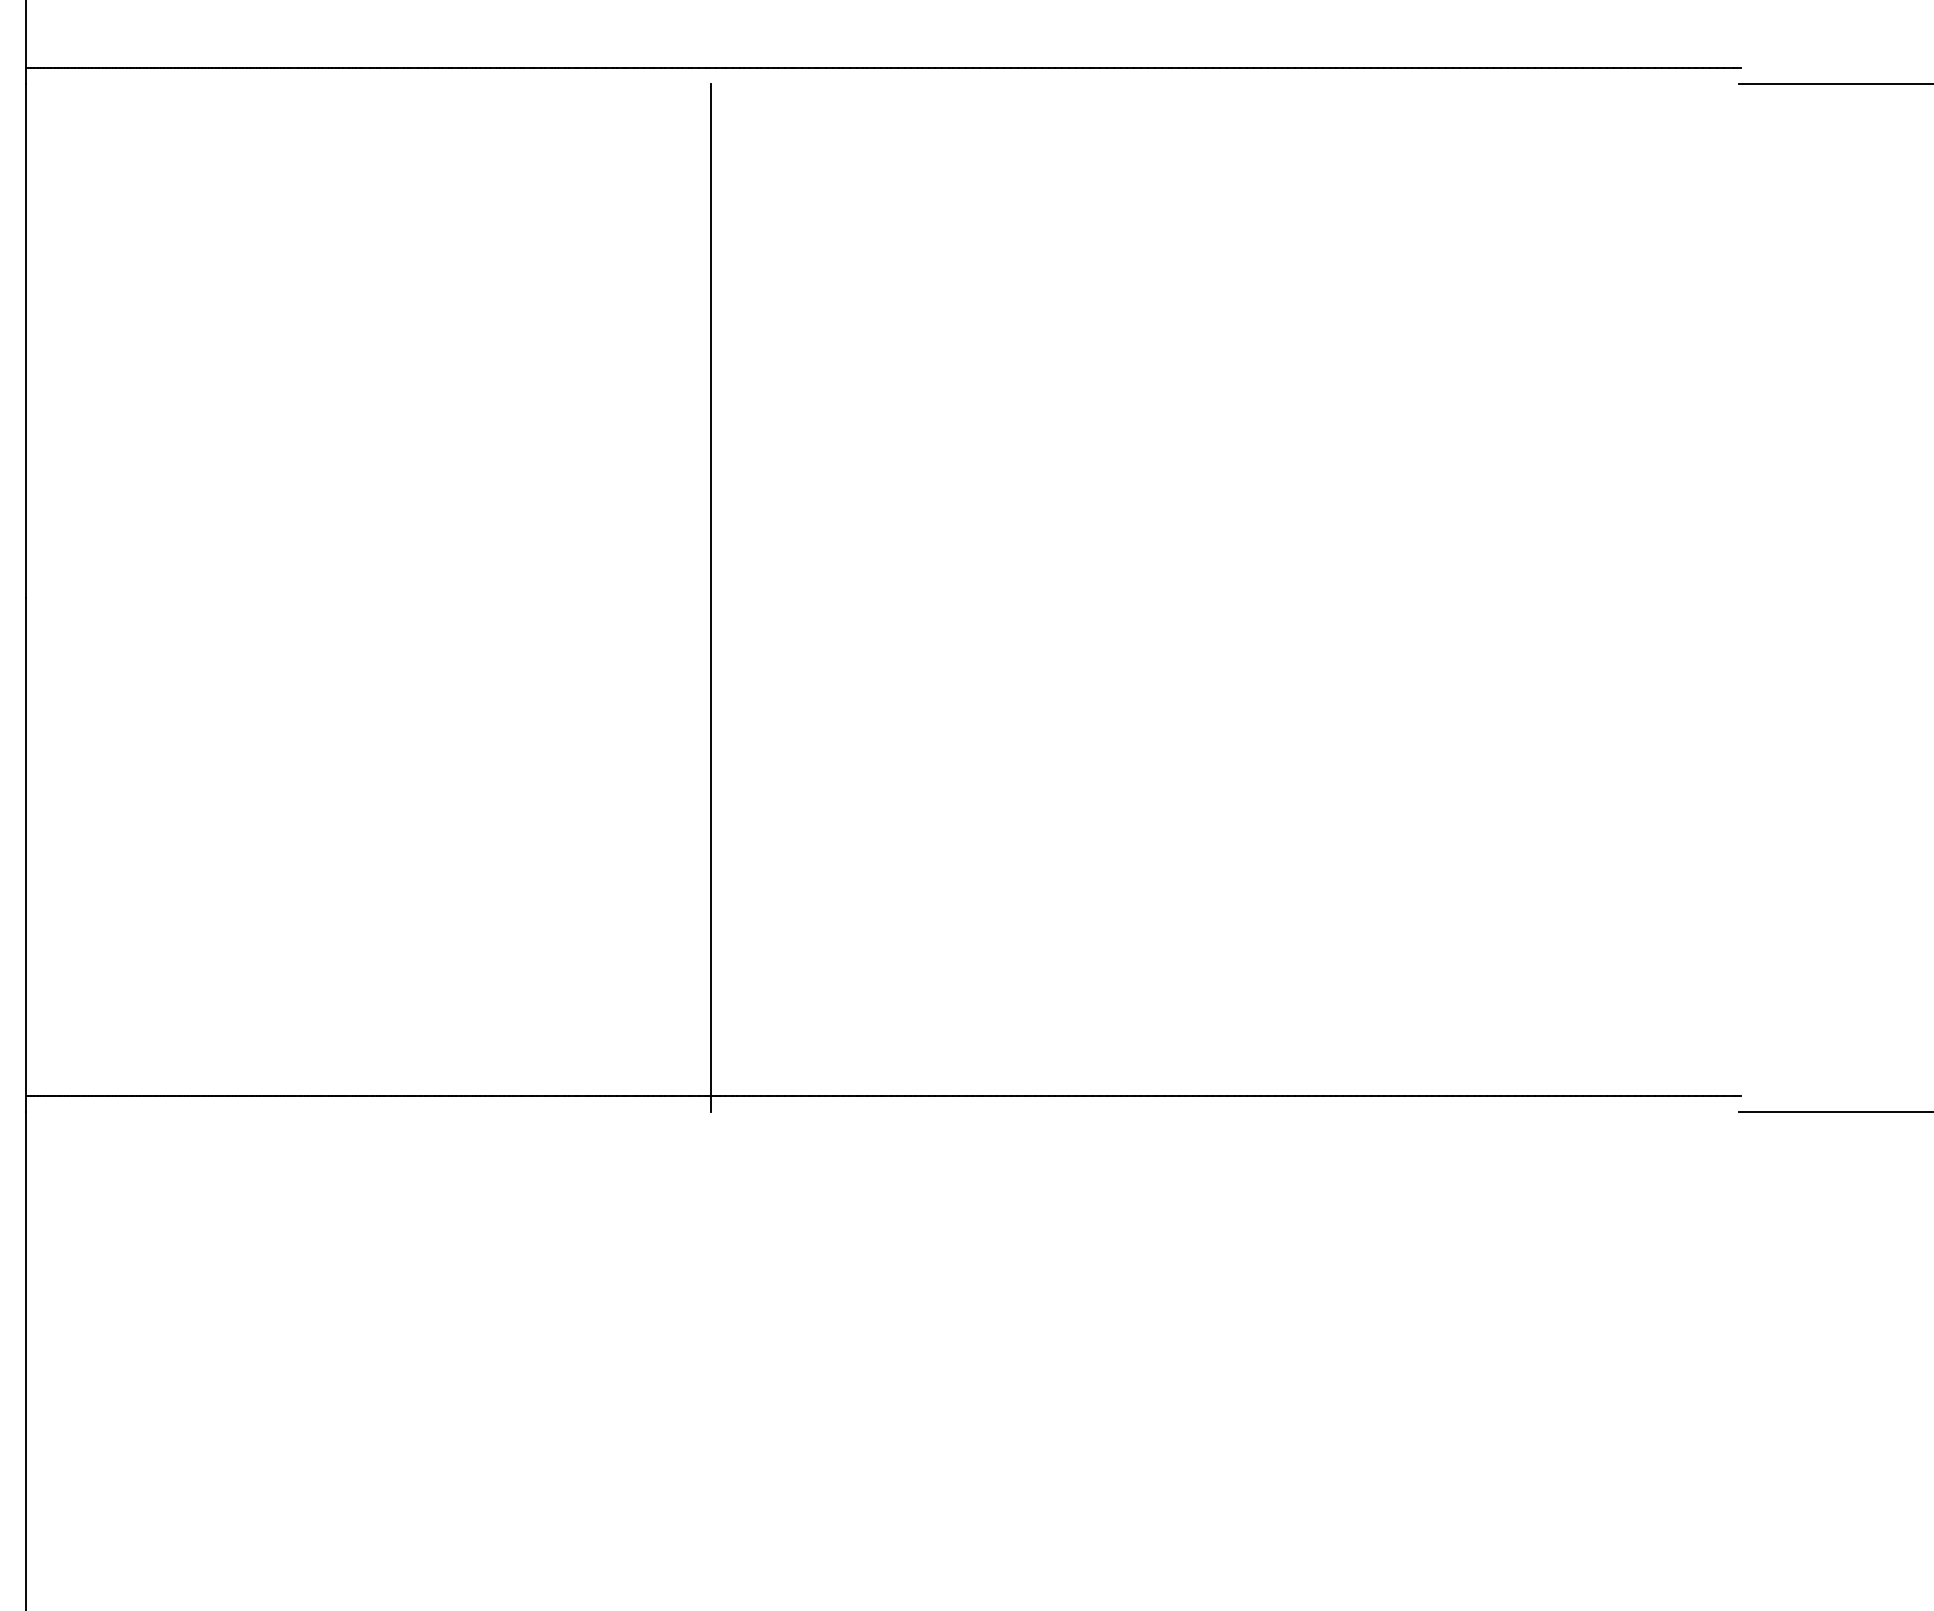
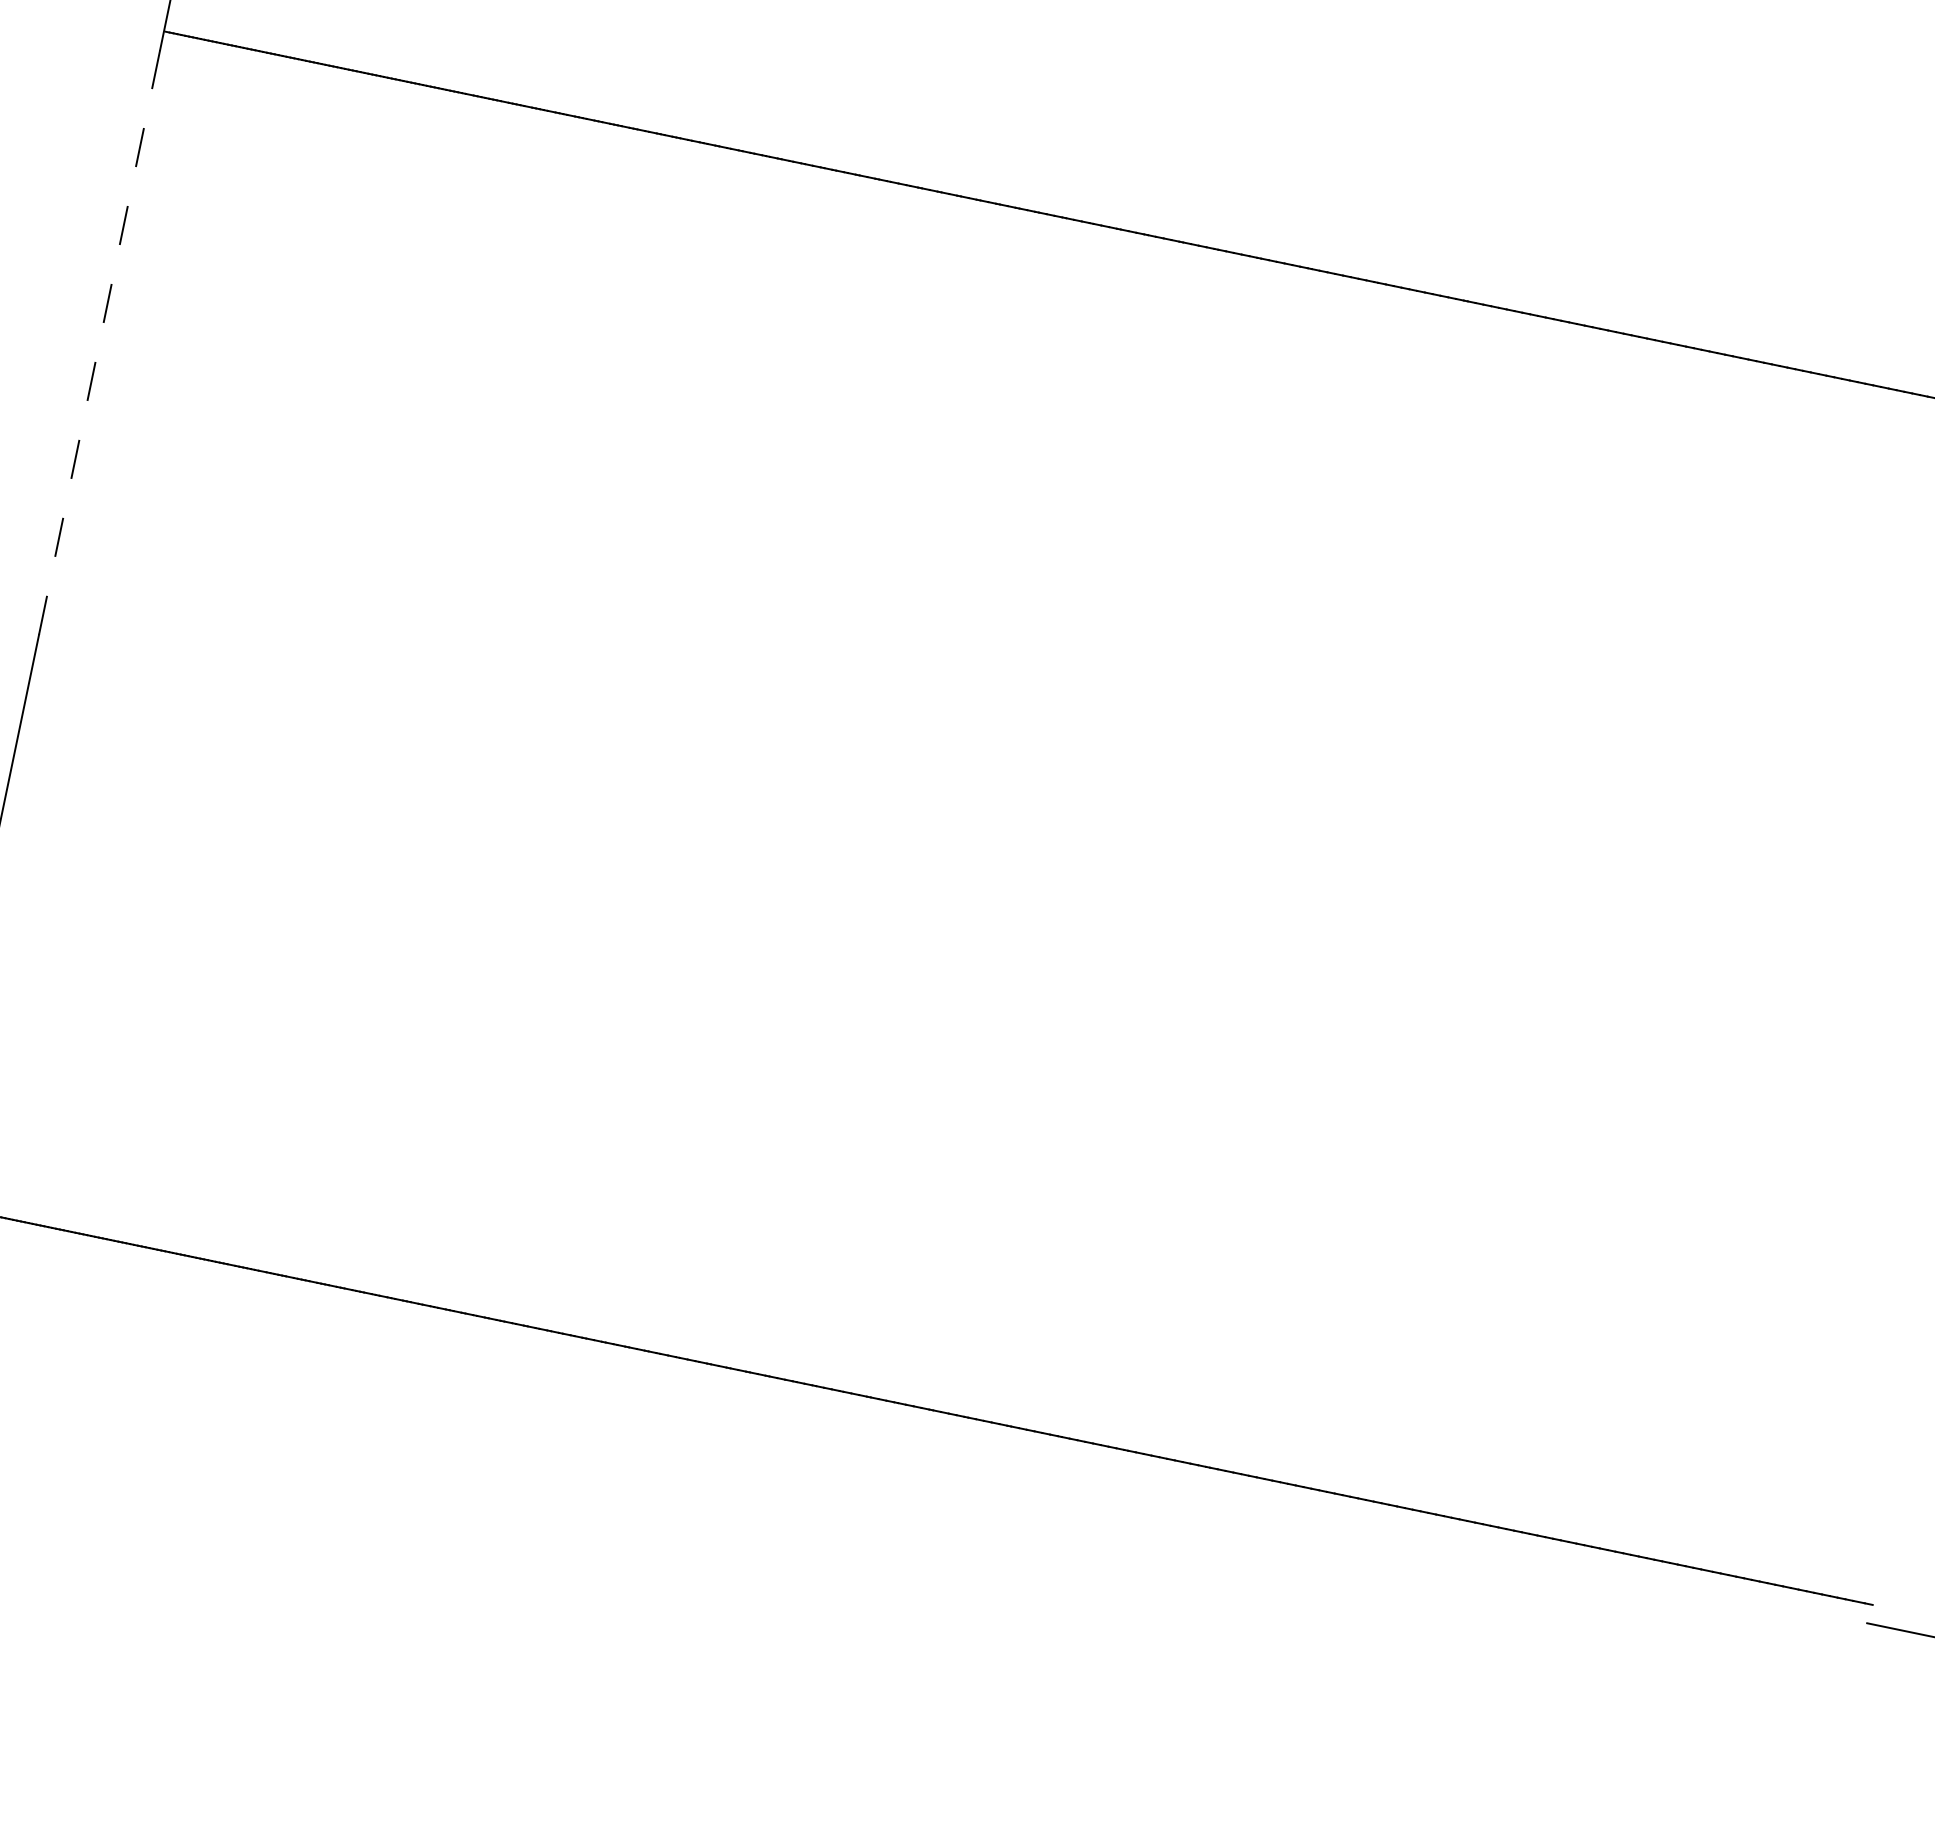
line: (25, 340) -> (99, 341), solid -> dashed
line: (711, 598) -> (819, 796), removed

